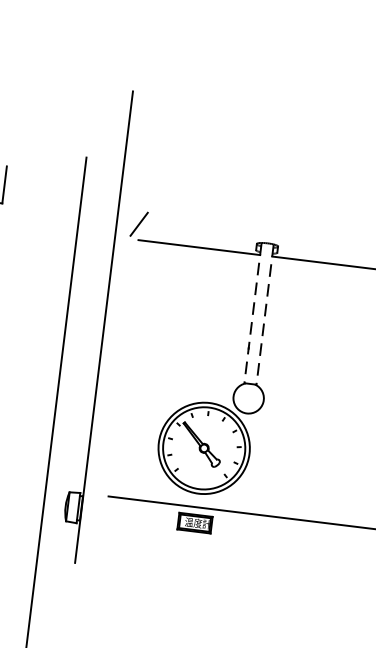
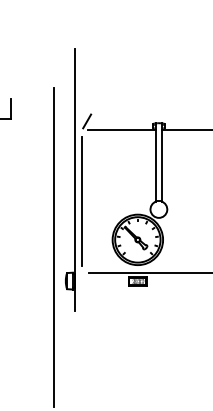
line: (252, 314) -> (155, 163), dashed -> solid
line: (265, 316) -> (162, 163), dashed -> solid
line: (111, 365) -> (81, 200), added

